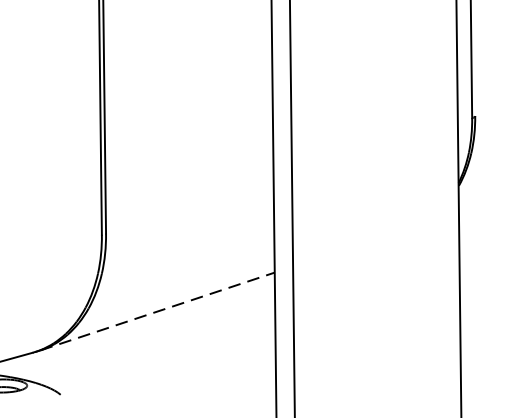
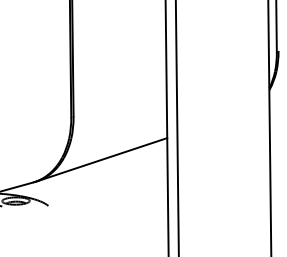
line: (158, 311) -> (102, 159), dashed -> solid

